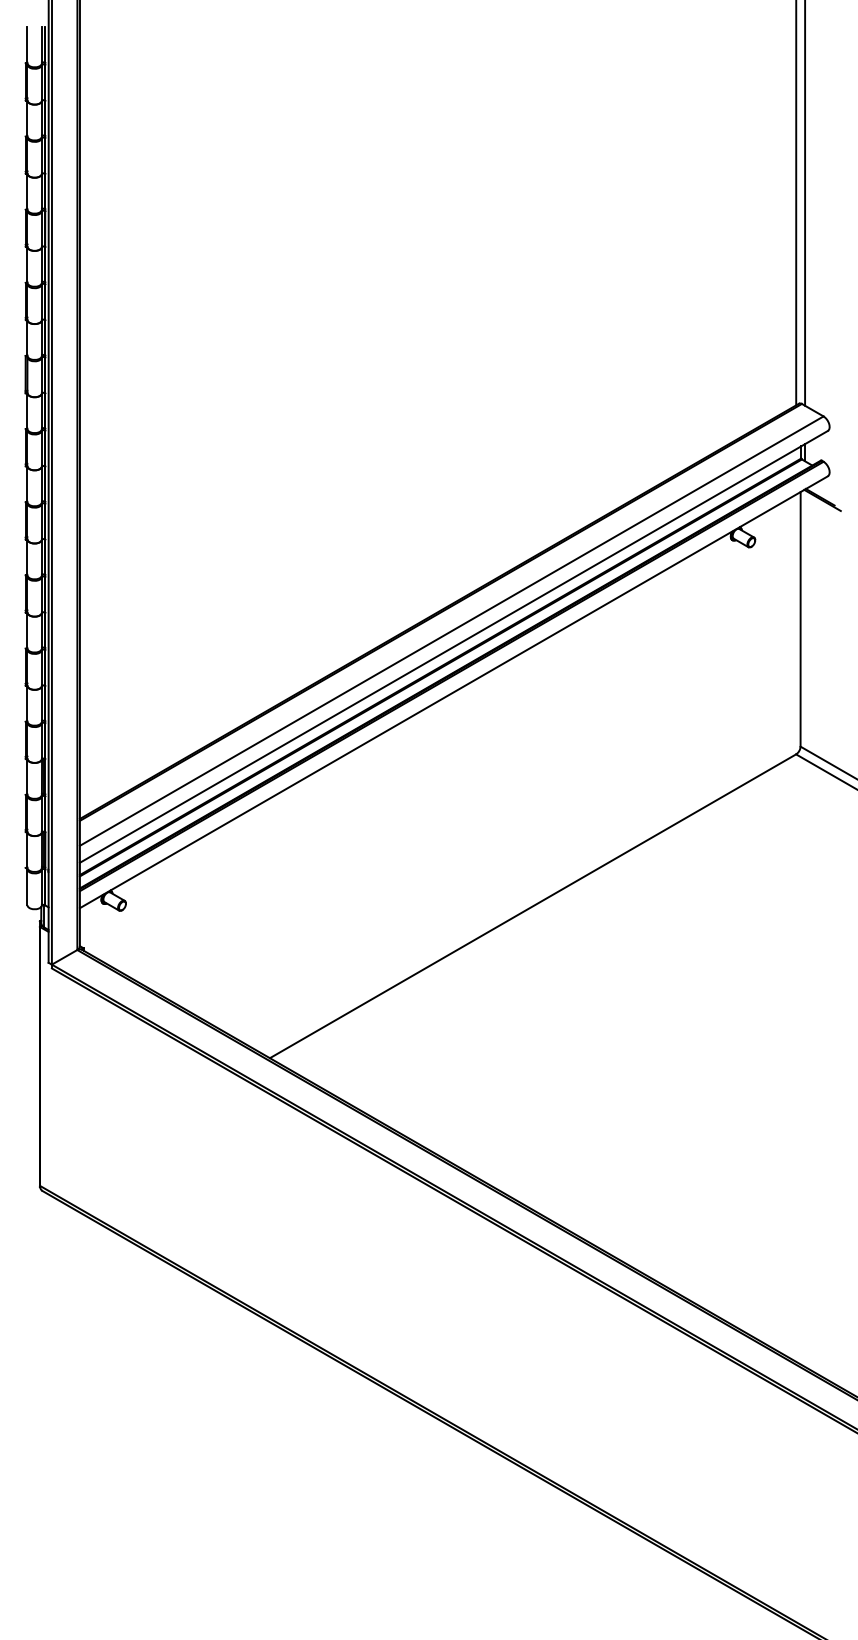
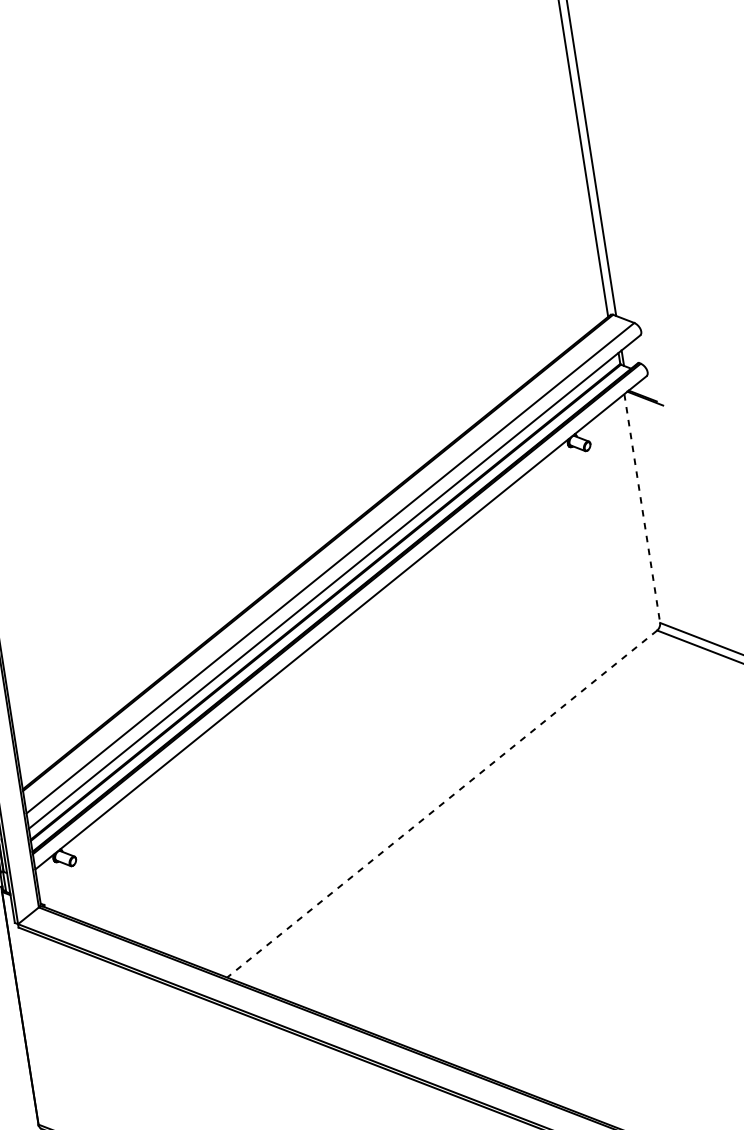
line: (800, 619) -> (642, 508), solid -> dashed
line: (533, 906) -> (442, 804), solid -> dashed

